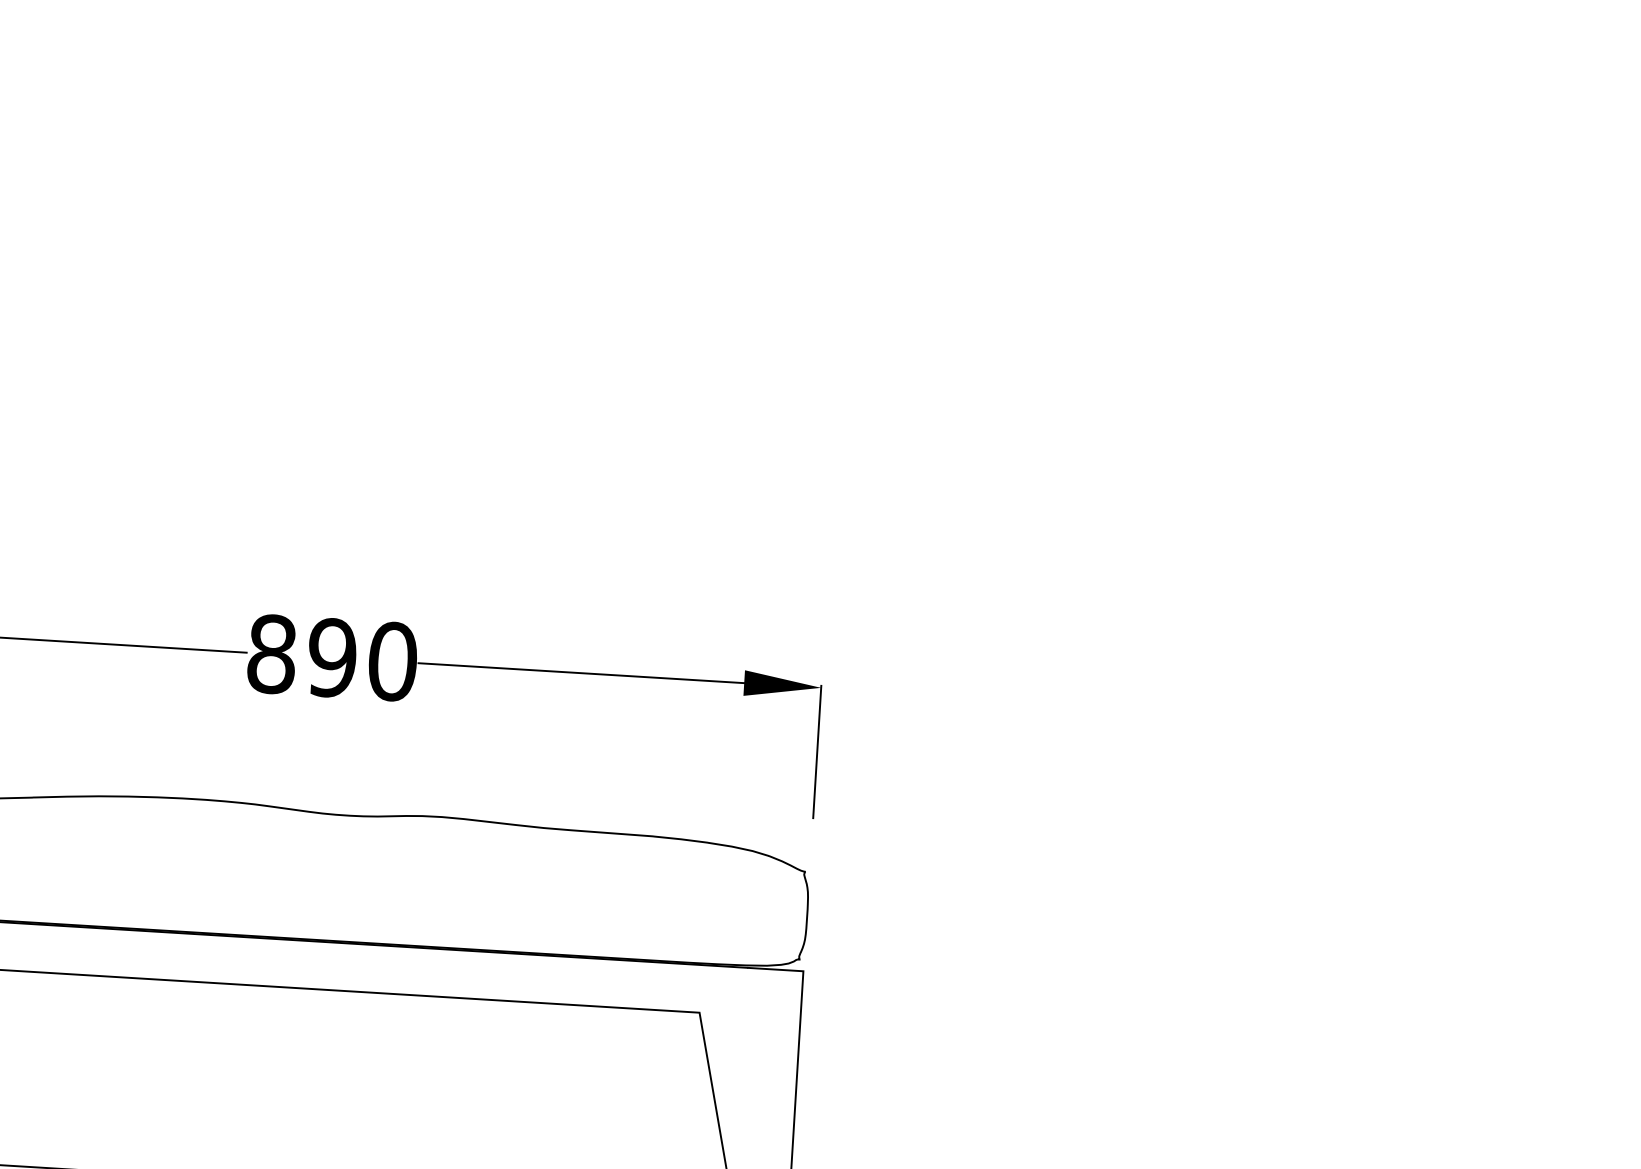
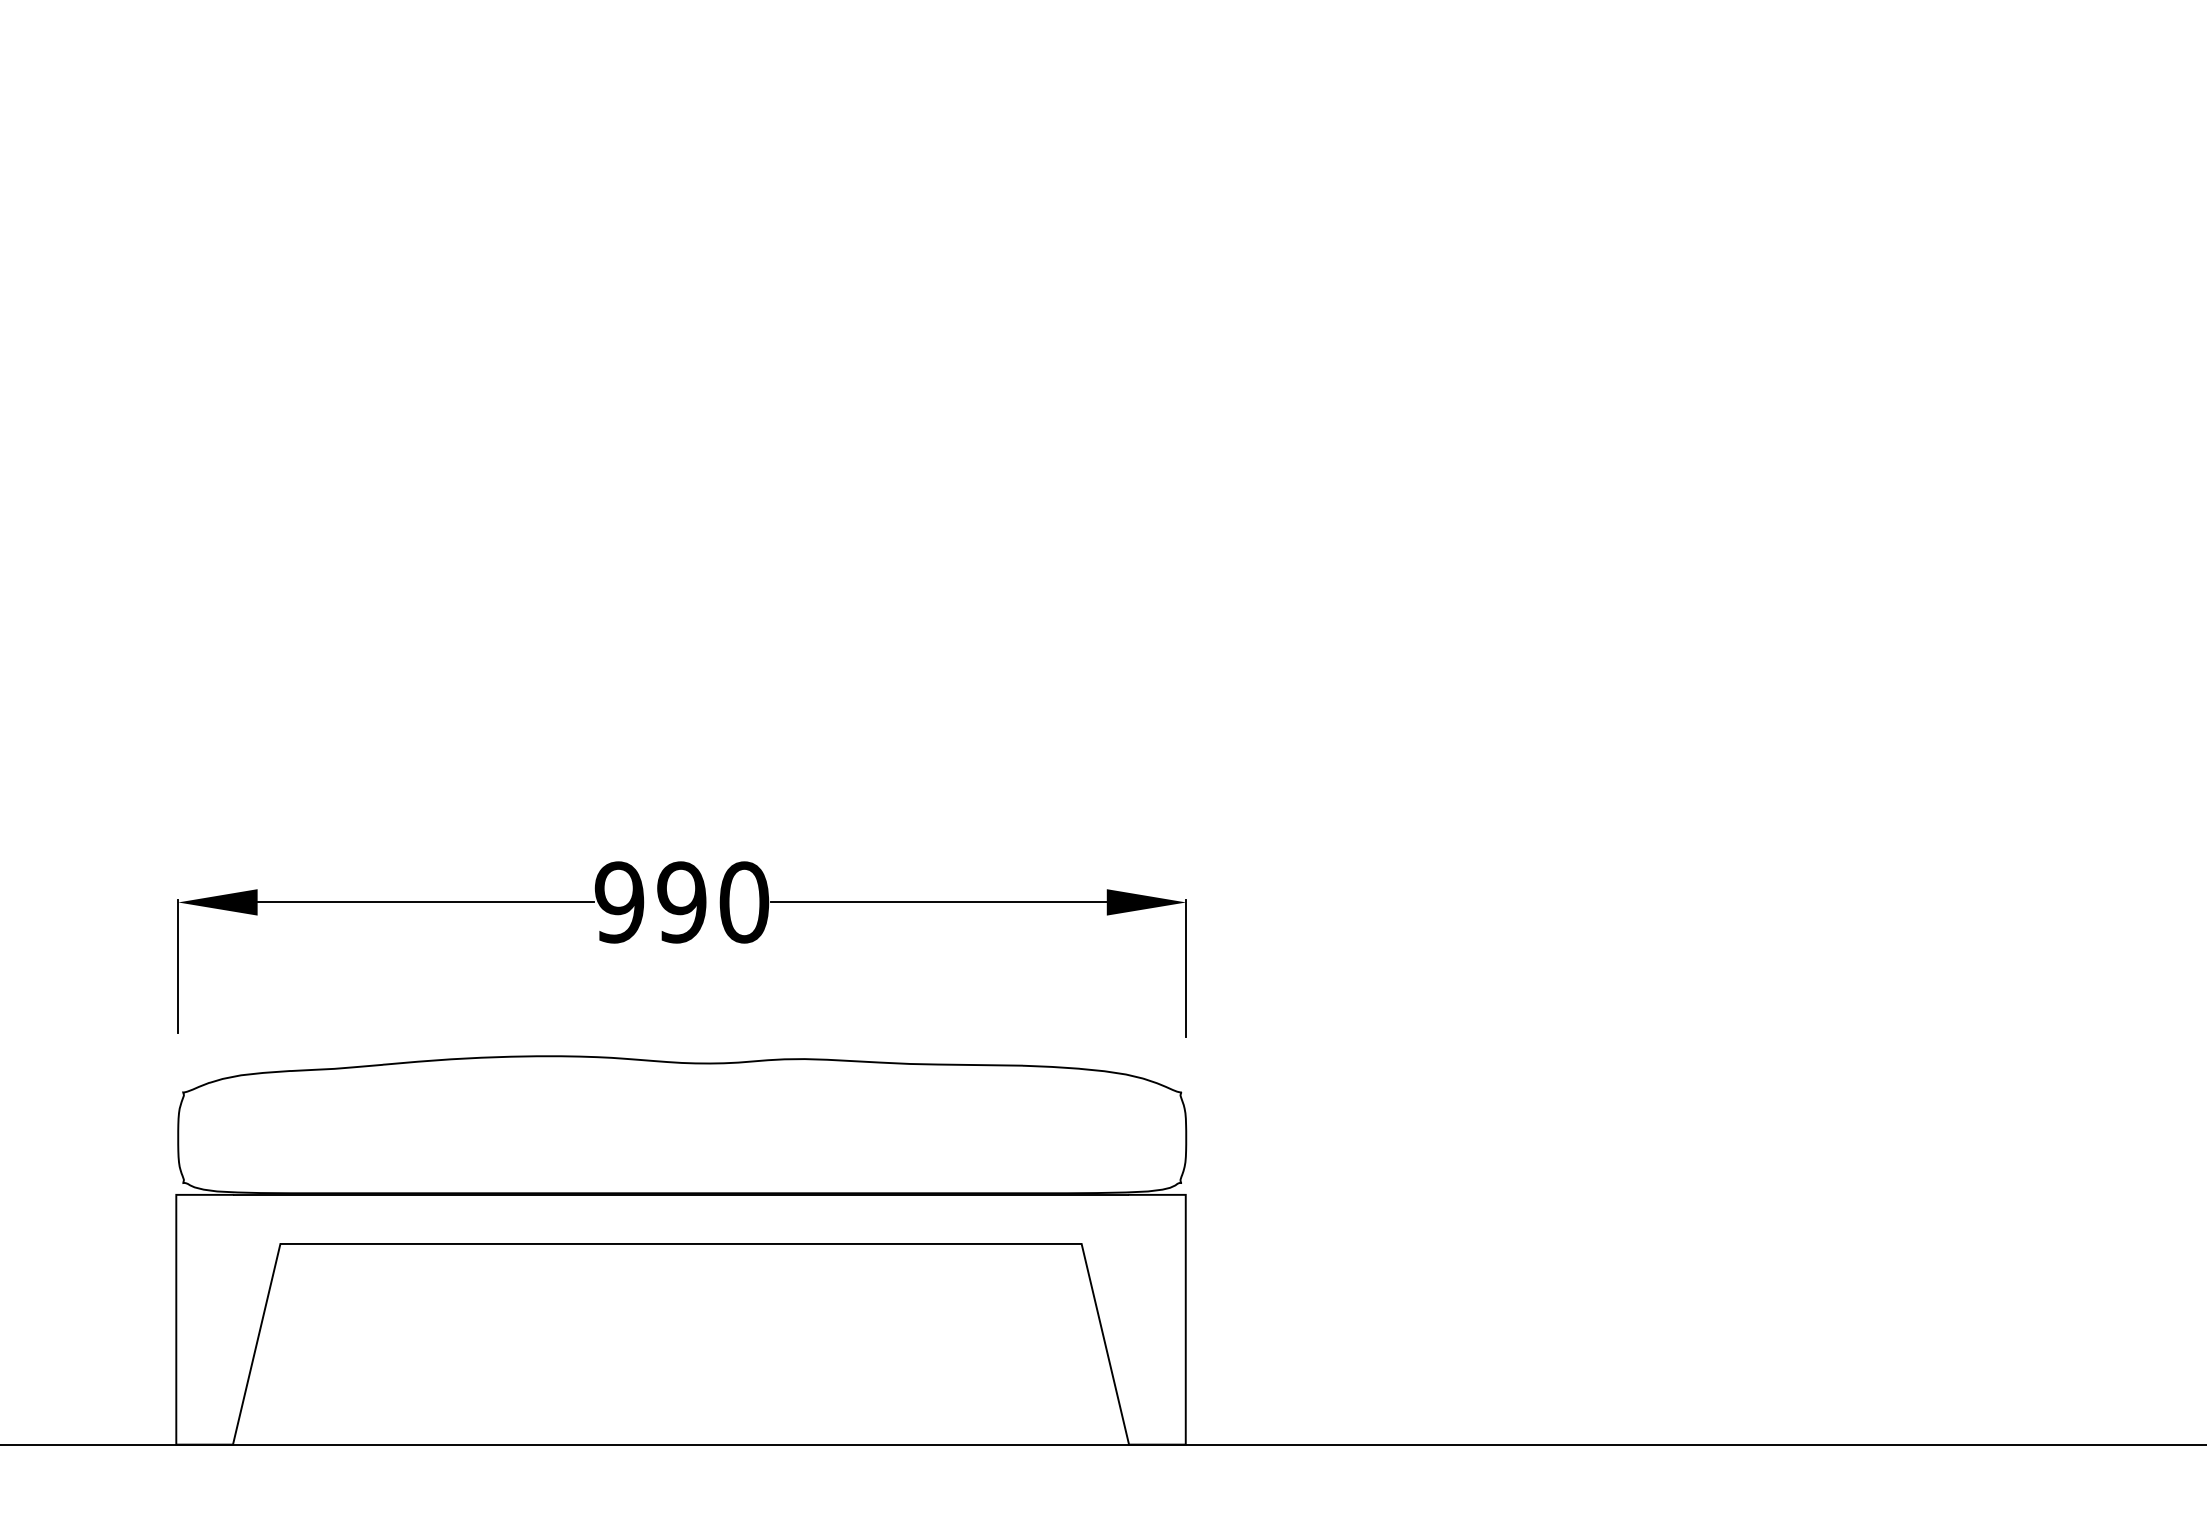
text: (271, 654) -> (619, 902), 890 -> 990

